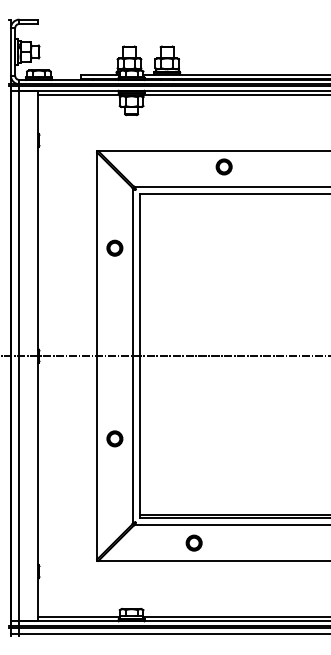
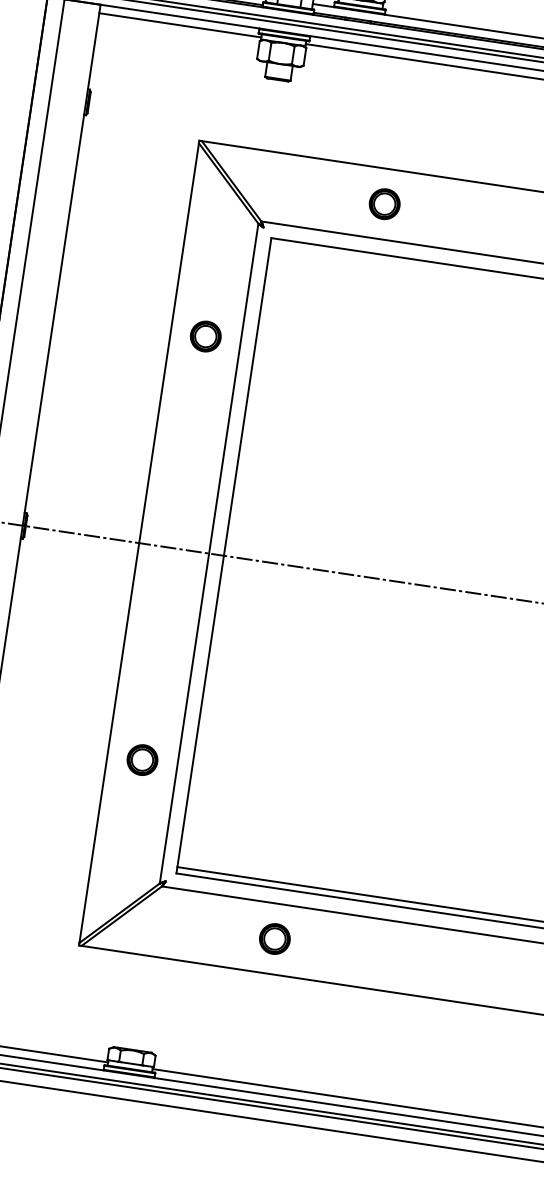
part: (223, 166) -> (383, 203), moved
part: (114, 438) -> (141, 759), moved

